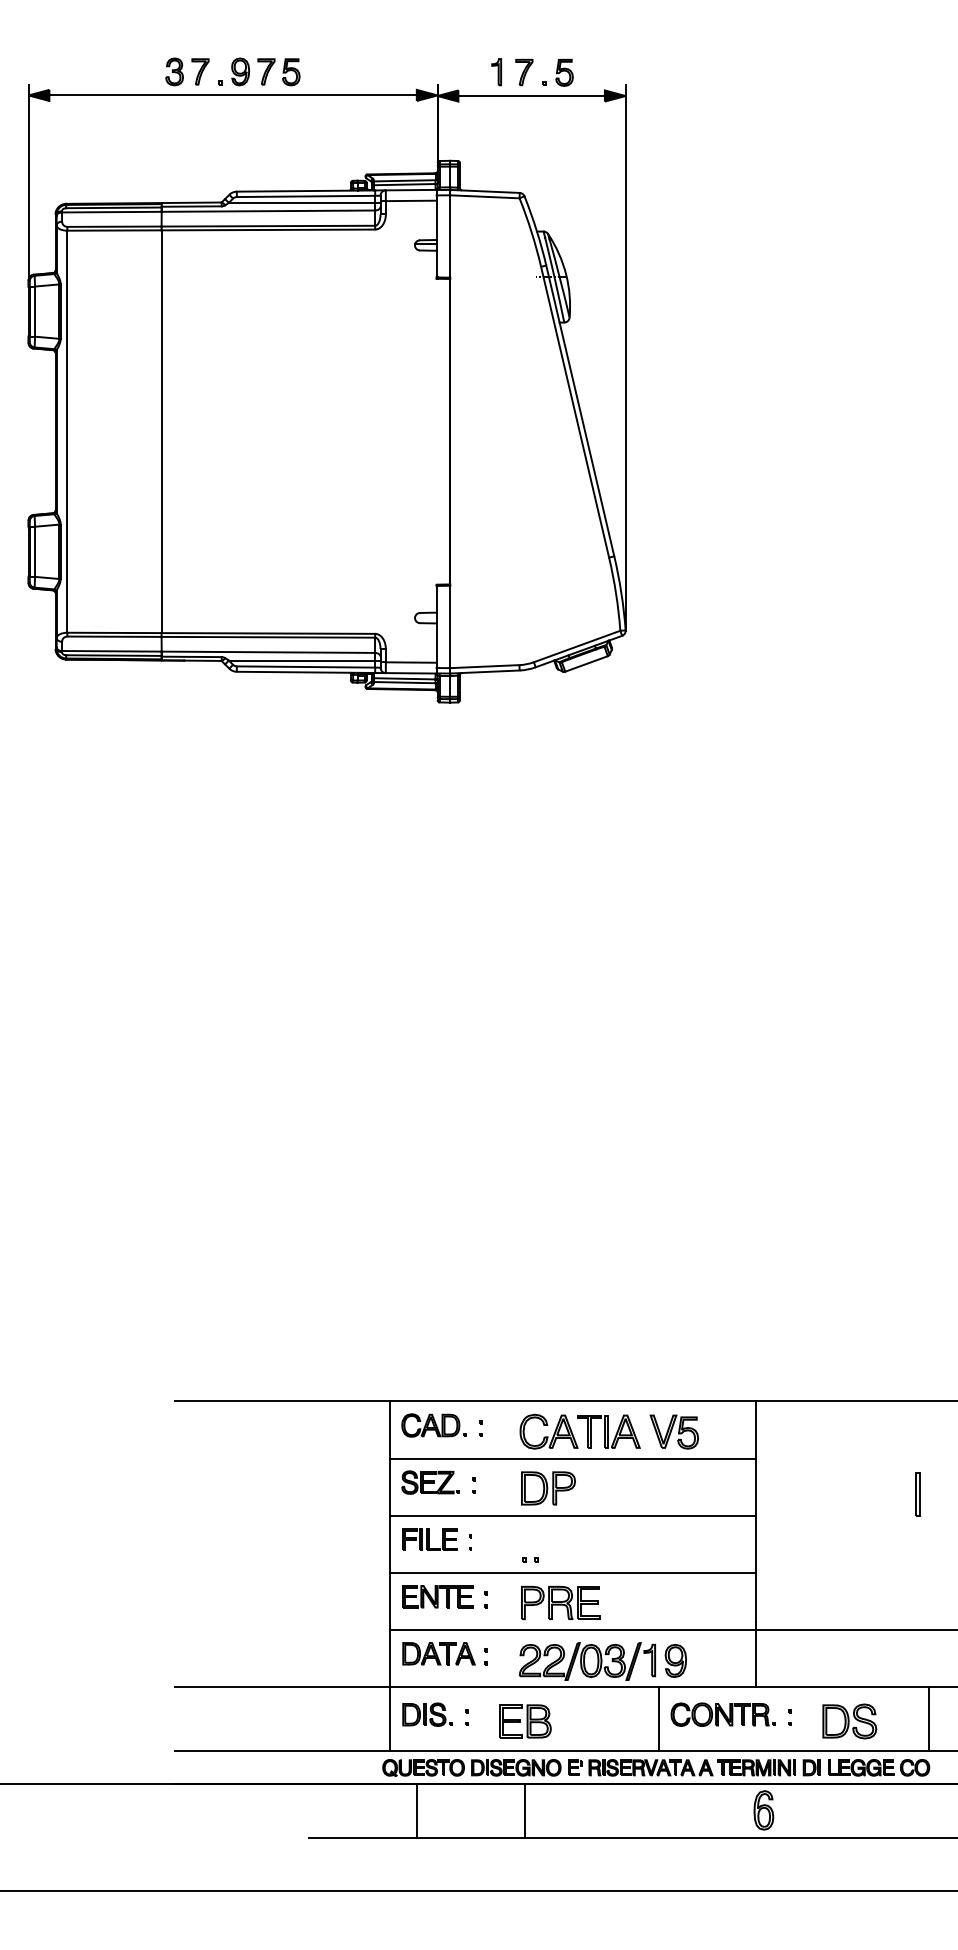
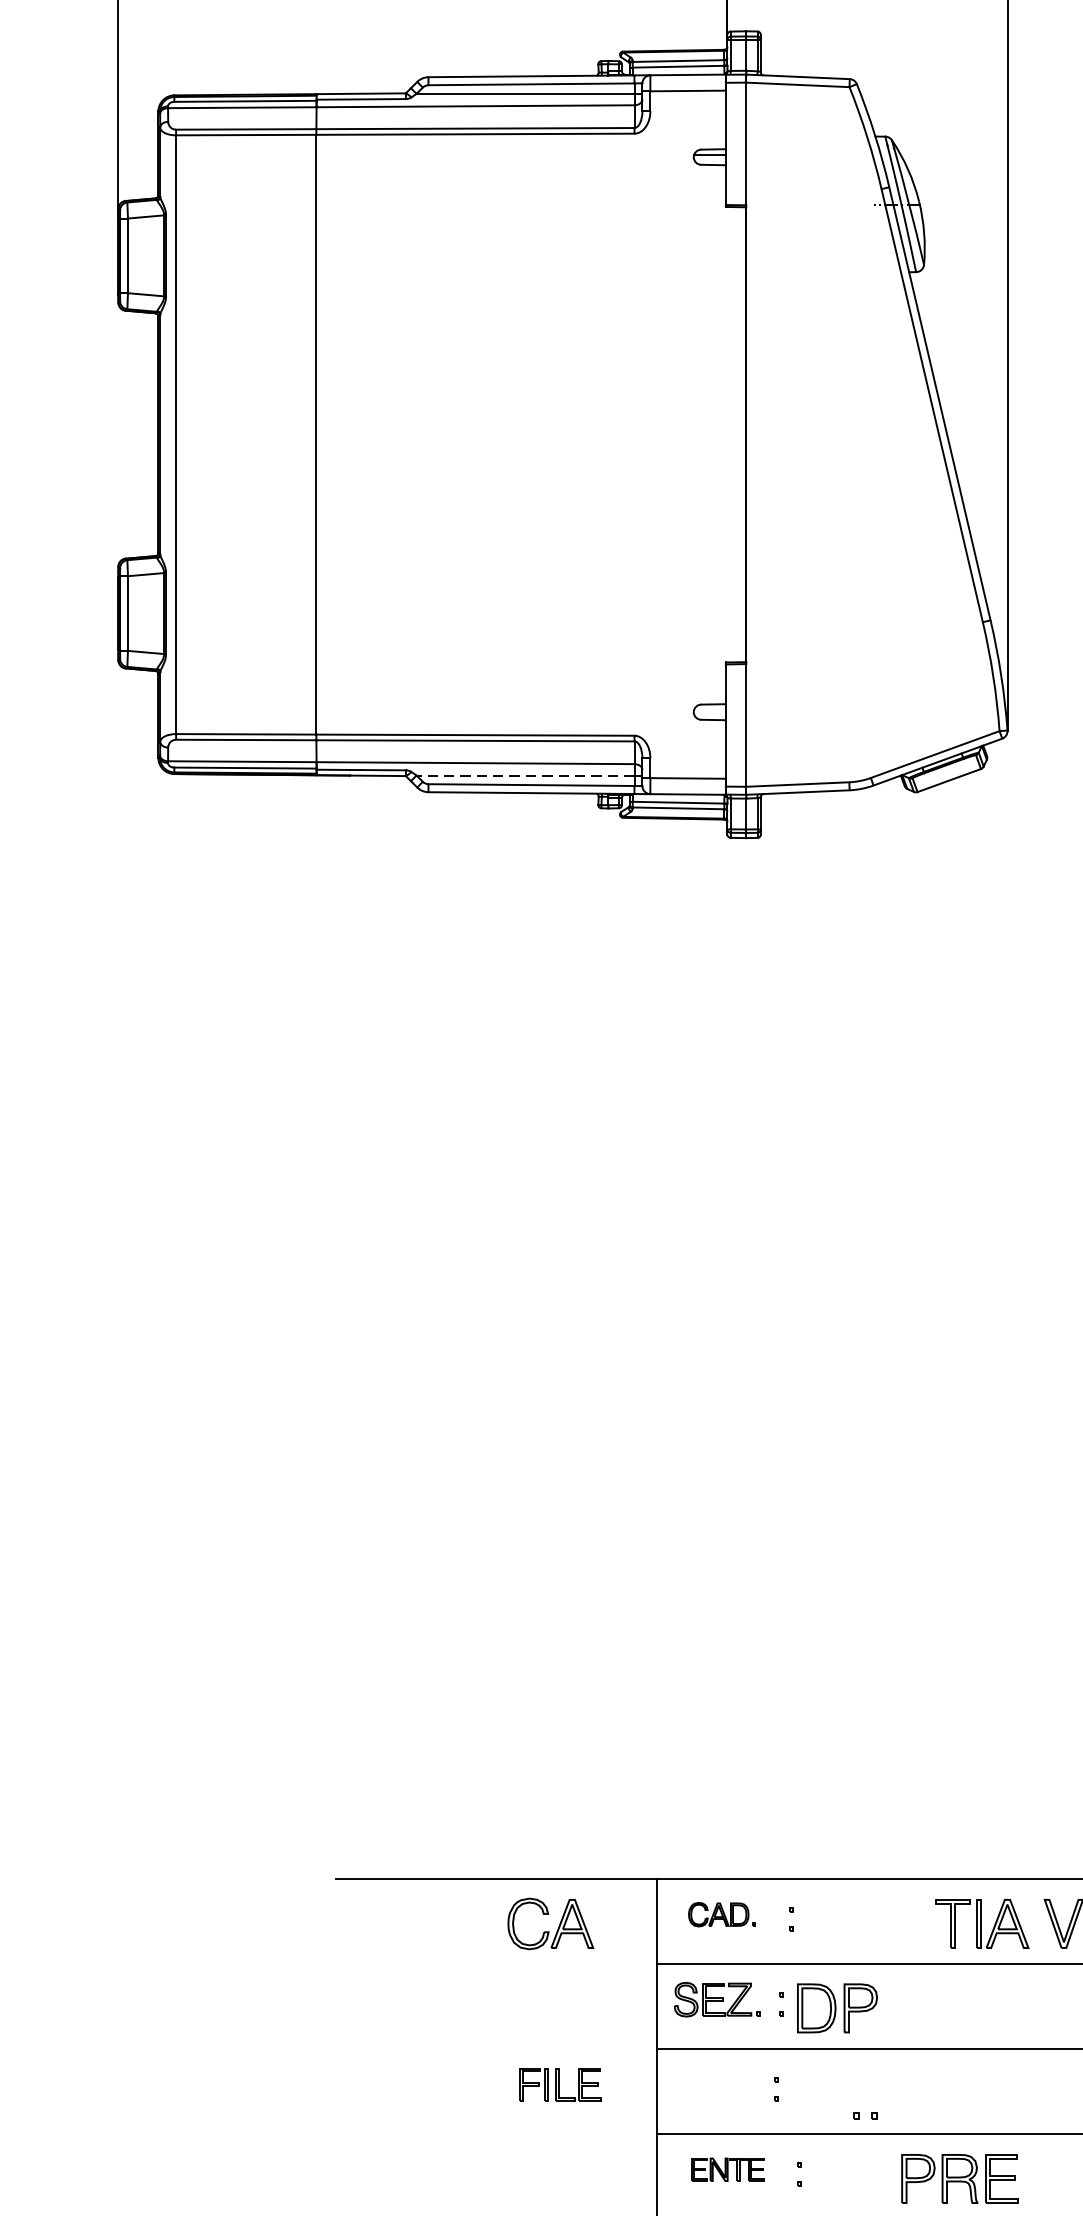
line: (301, 660) -> (524, 775), solid -> dashed
part: (433, 1425) -> (721, 1914), size x0.7
part: (548, 1431) -> (550, 1923), moved
part: (548, 1488) -> (837, 2008), moved
part: (429, 1539) -> (558, 2084), moved
part: (437, 1596) -> (727, 2169), size x0.7
part: (560, 1602) -> (959, 2178), moved

